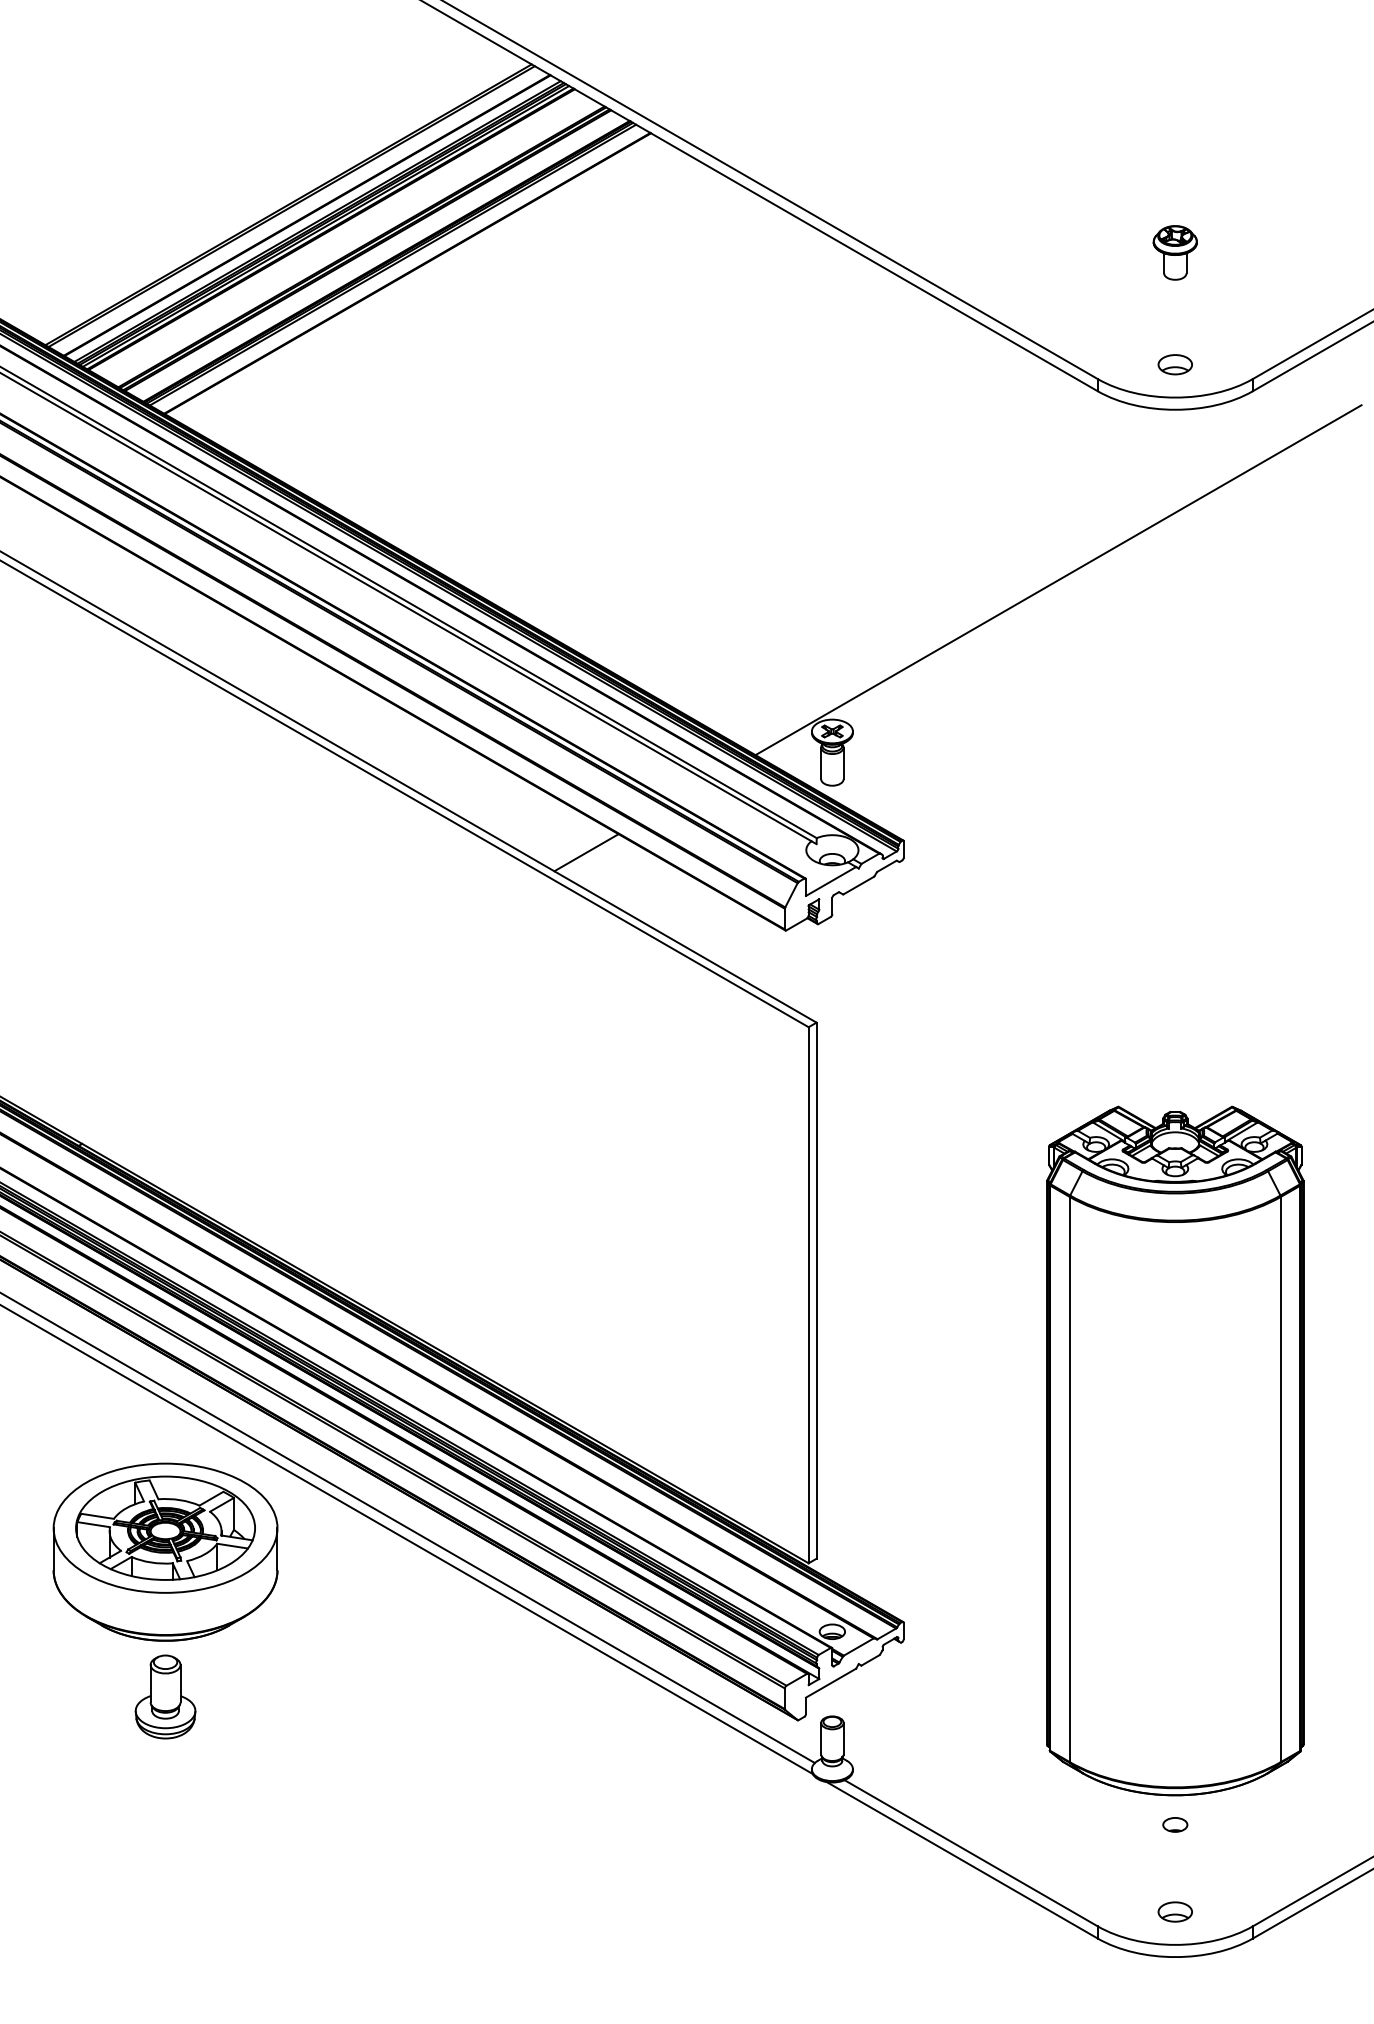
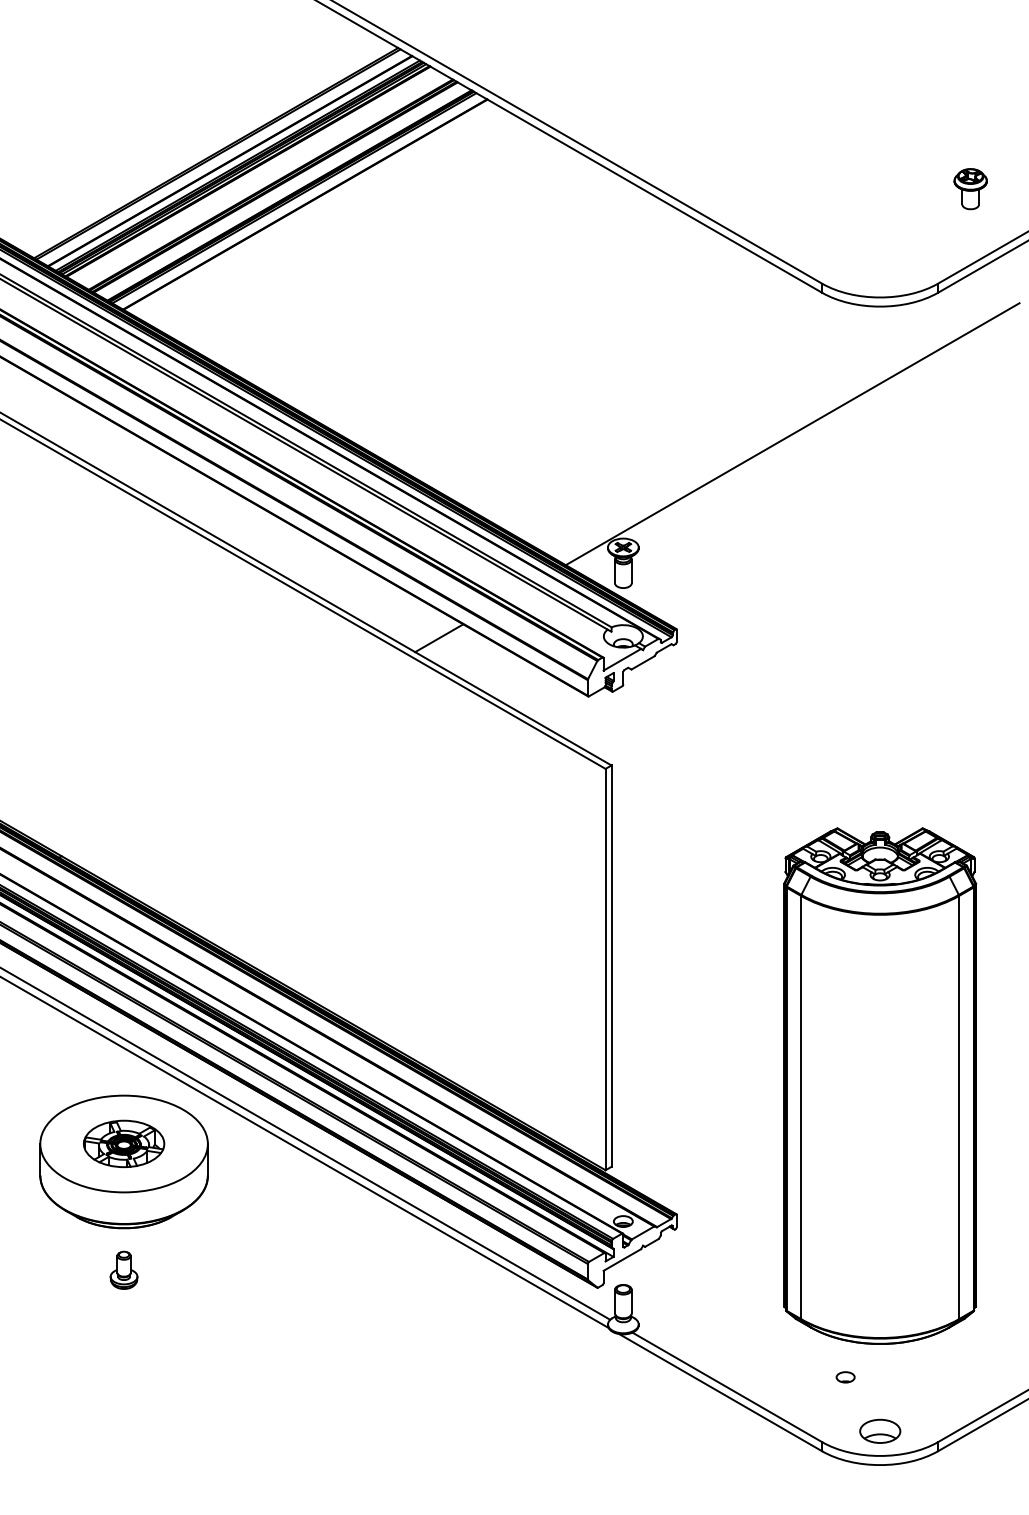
part: (1174, 252) -> (970, 188), moved
part: (1174, 364) -> (879, 272), removed
part: (165, 1527) -> (124, 1143), size x0.6
part: (165, 1696) -> (124, 1269), size x0.6
part: (1175, 1824) -> (845, 1377), moved
part: (1174, 1911) -> (879, 1430), size x1.6

